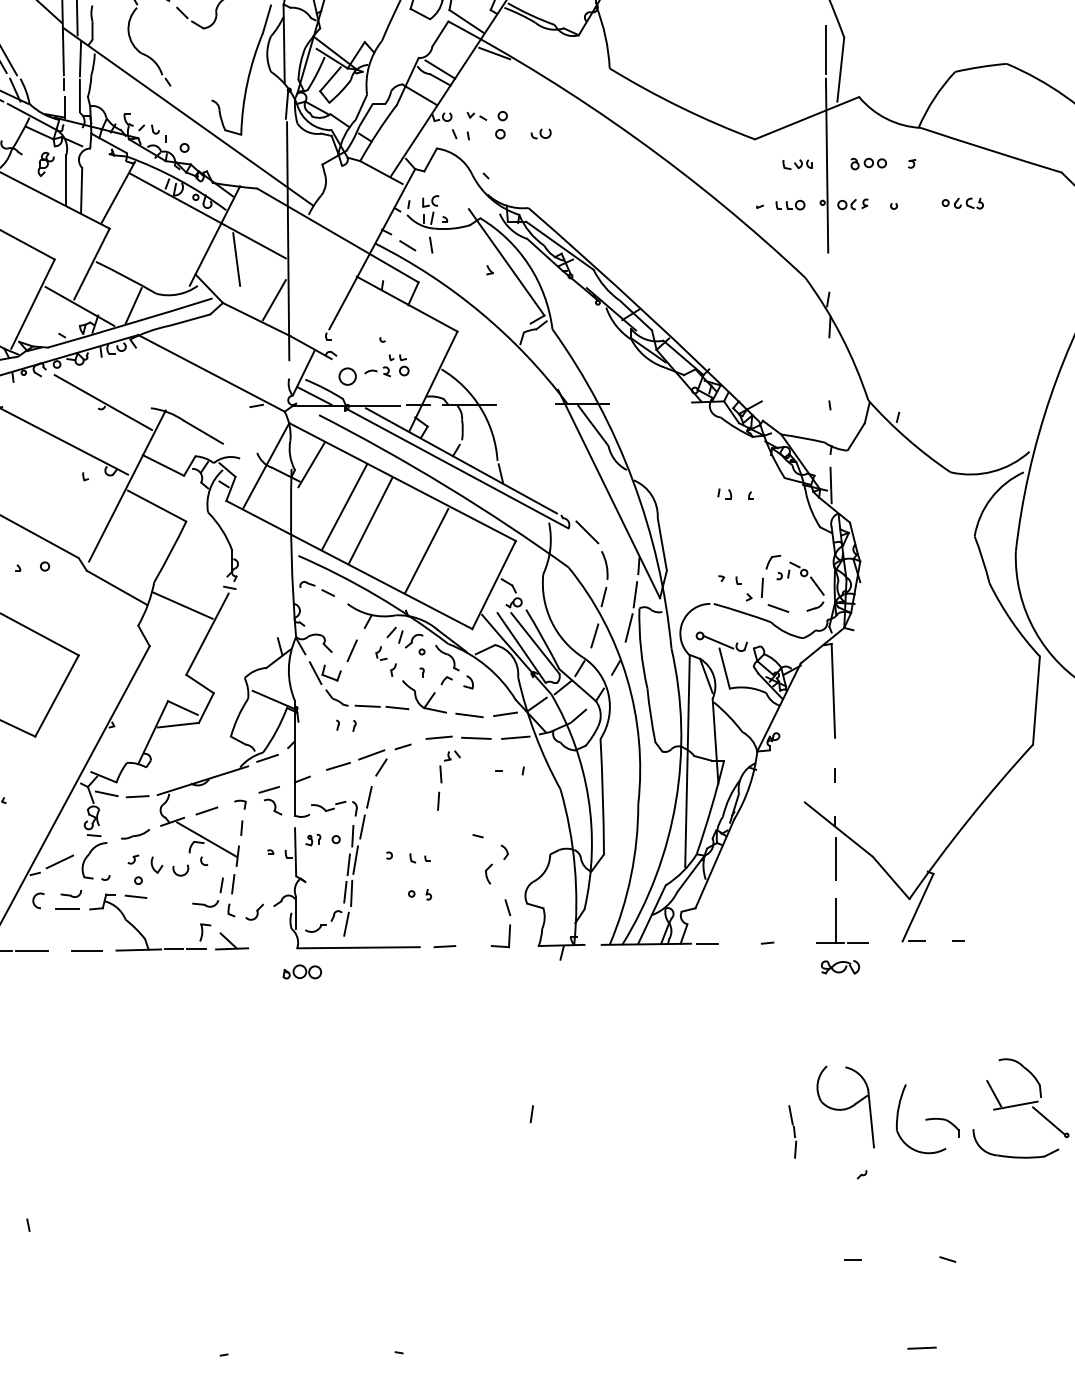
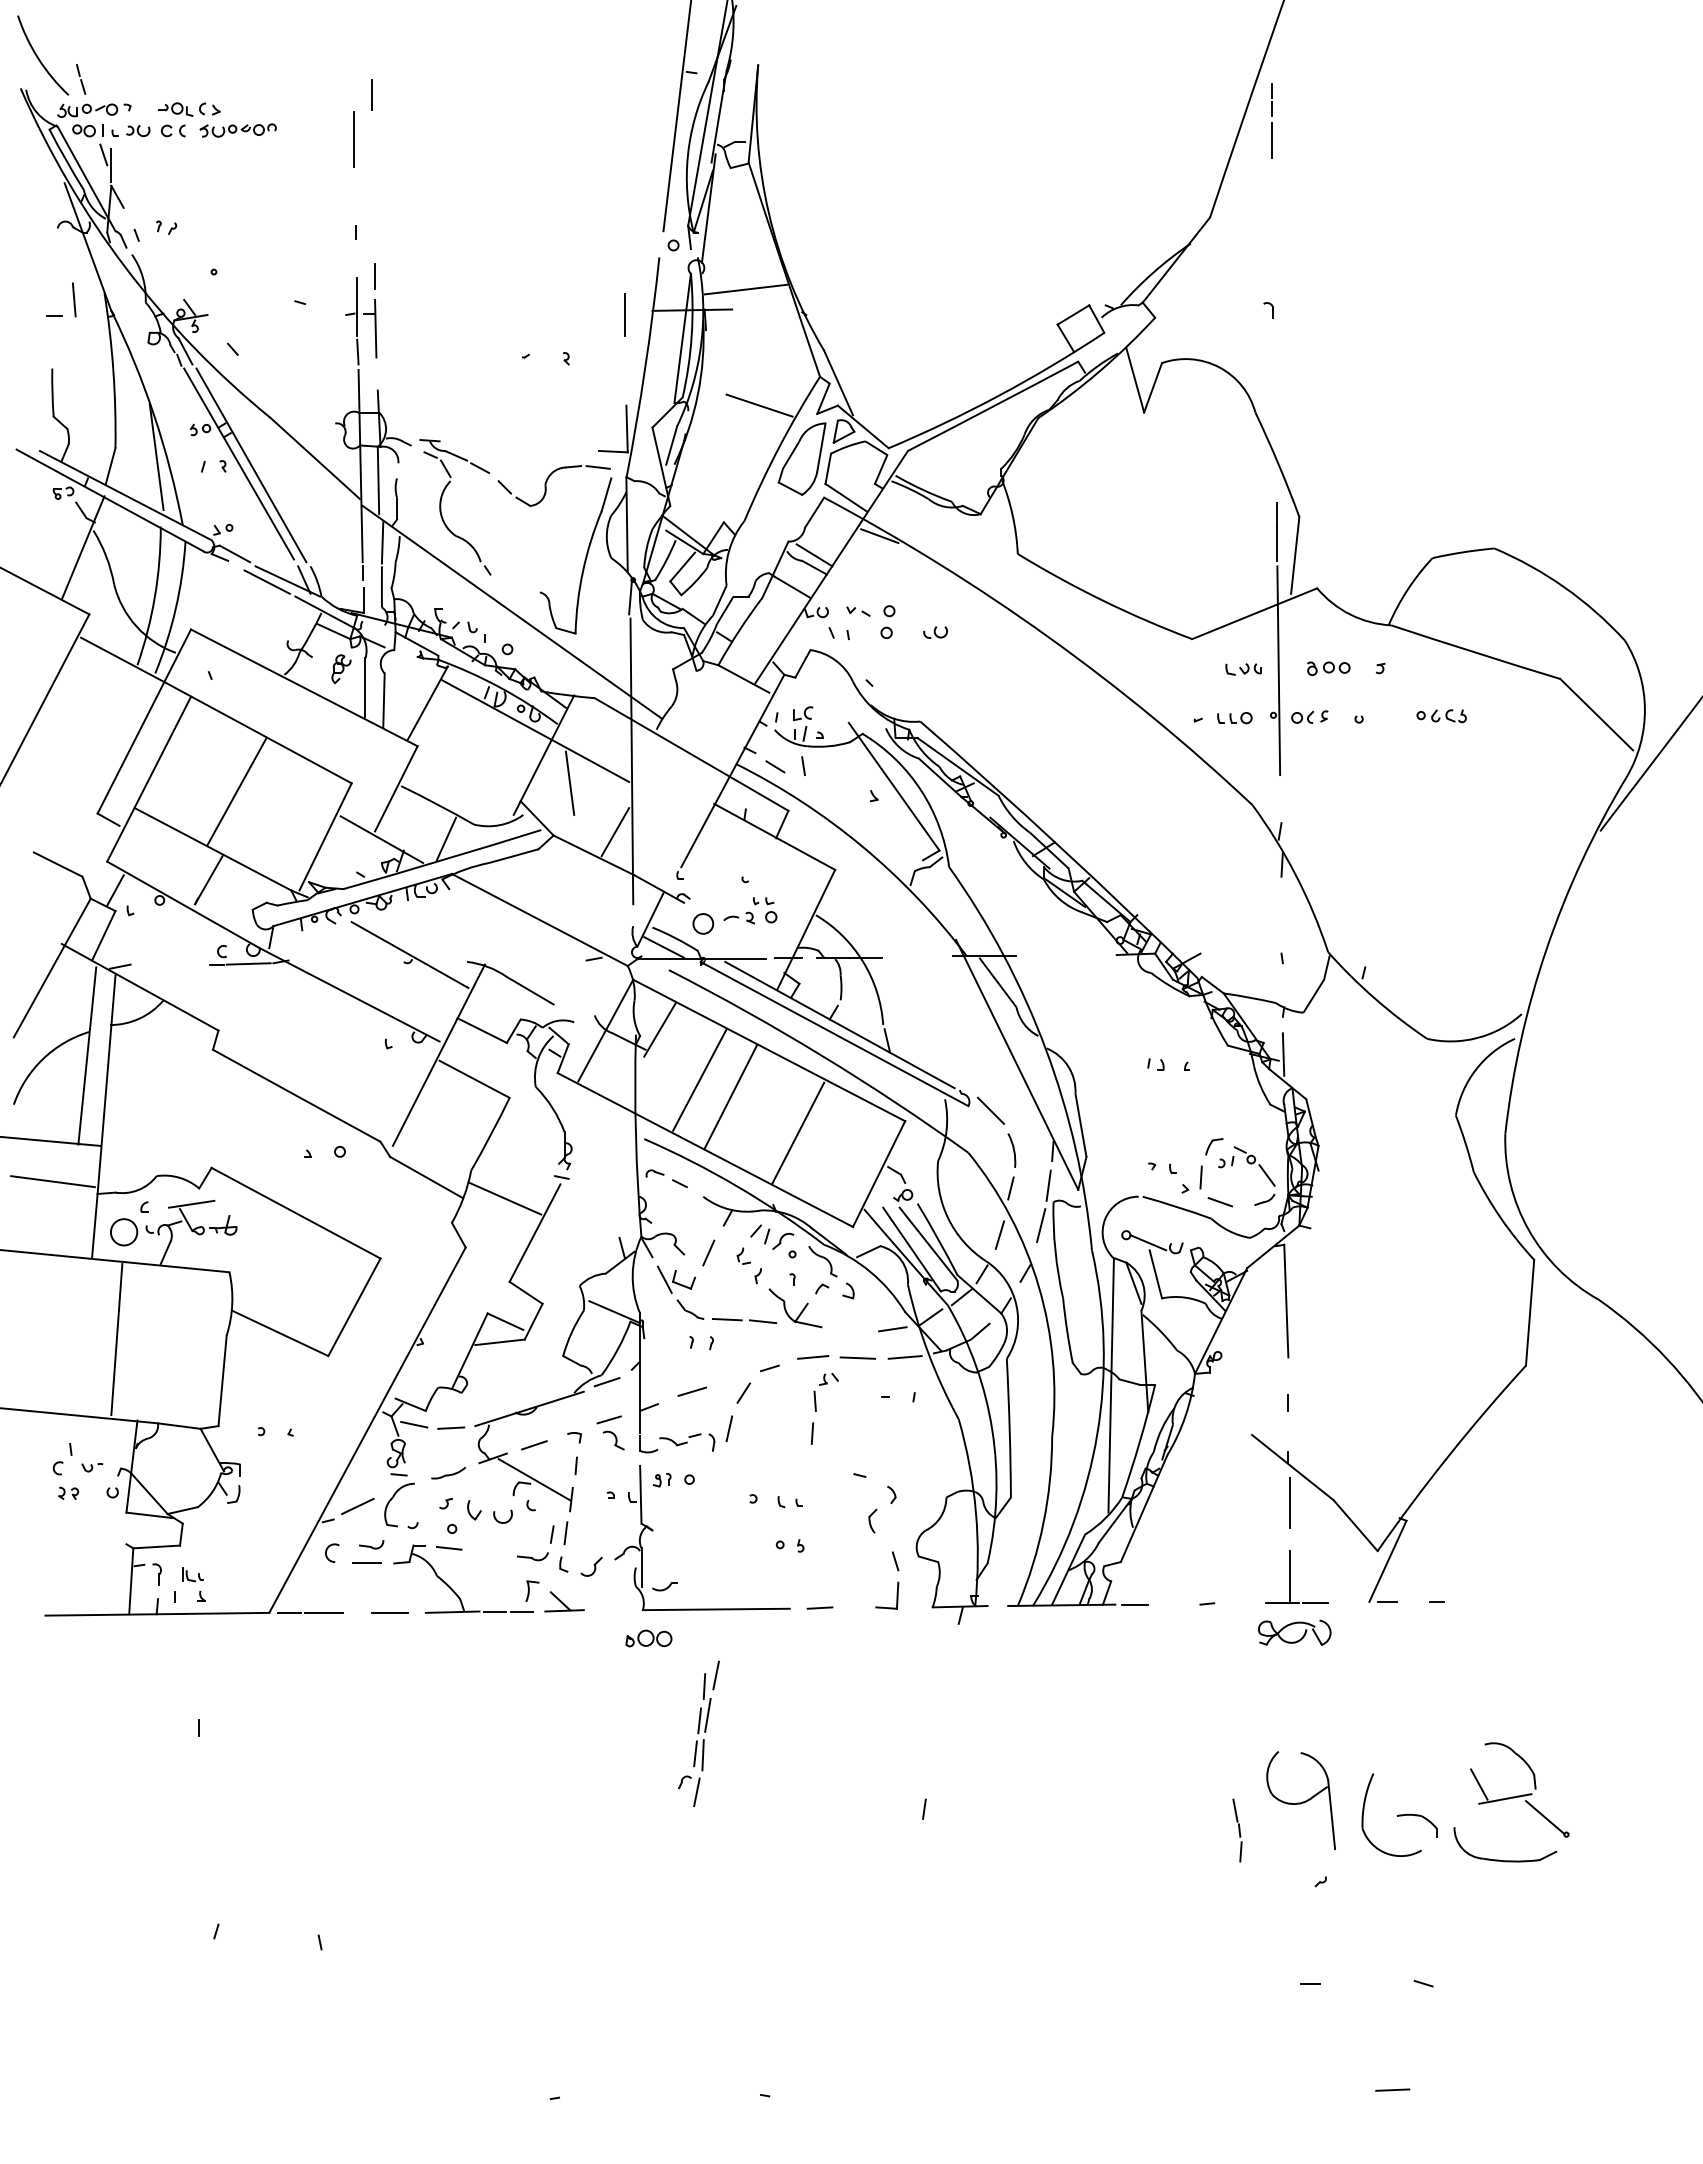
line: (469, 715) -> (849, 1330), removed
line: (371, 754) -> (732, 1377), removed
part: (347, 875) -> (698, 1733), moved
part: (840, 966) -> (1294, 1632), size x1.6

